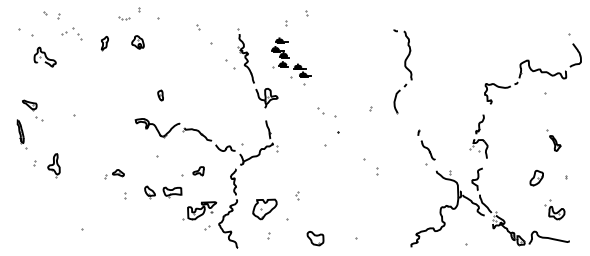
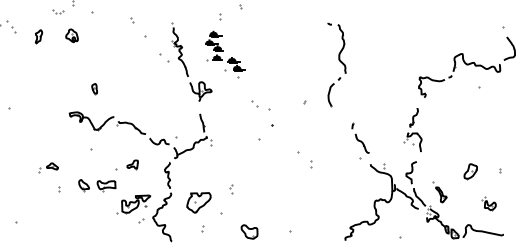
part: (553, 140) -> (439, 191), moved
part: (554, 209) -> (488, 202), size x0.71

